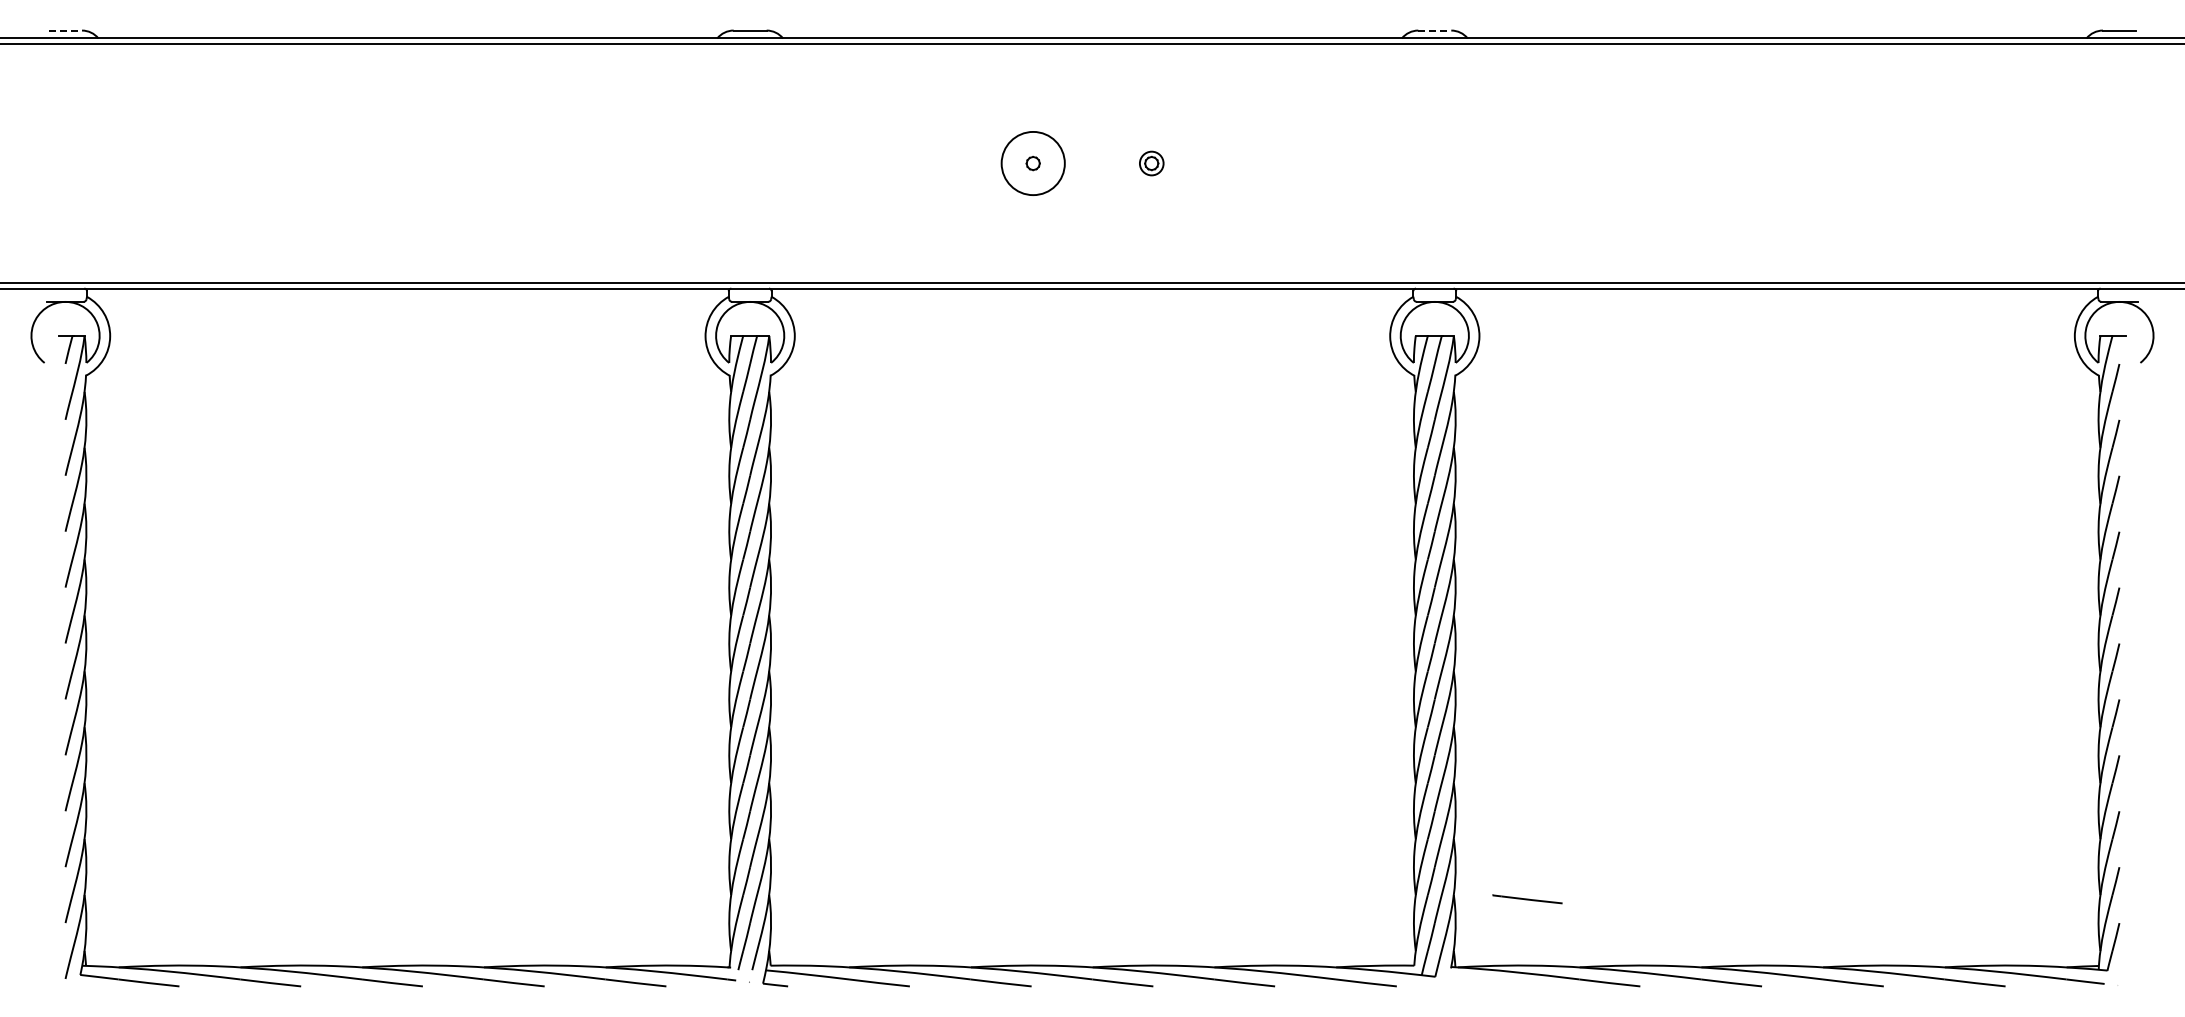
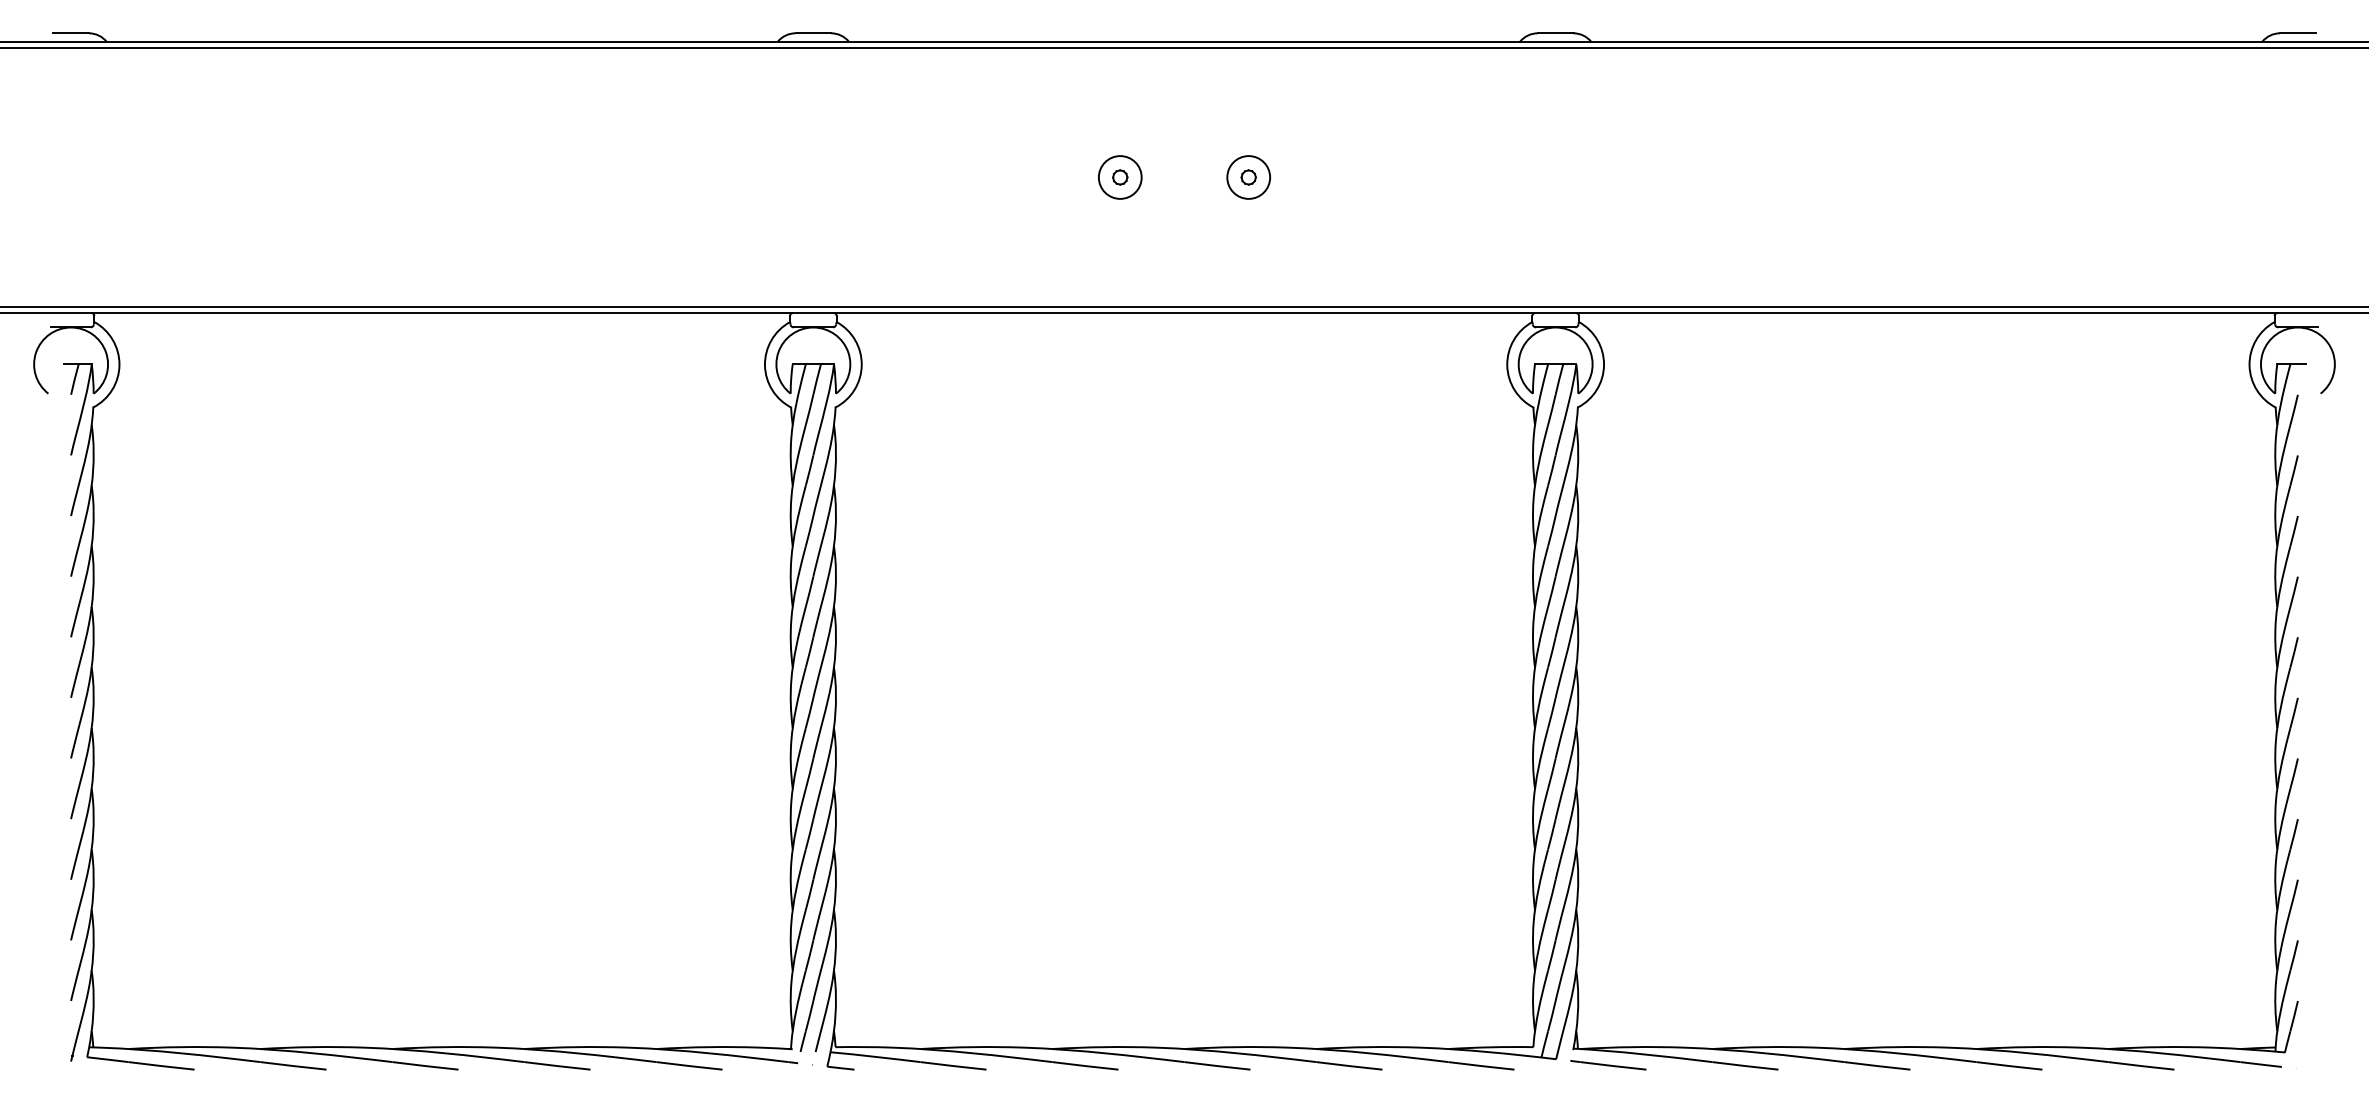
line: (66, 30) -> (72, 33), dashed -> solid
line: (1435, 30) -> (1556, 33), dashed -> solid
circle: (1033, 163) -> (1120, 177), size x0.62
circle: (1151, 163) -> (1248, 177), size x1.67
line: (1527, 899) -> (1608, 1065), moved

